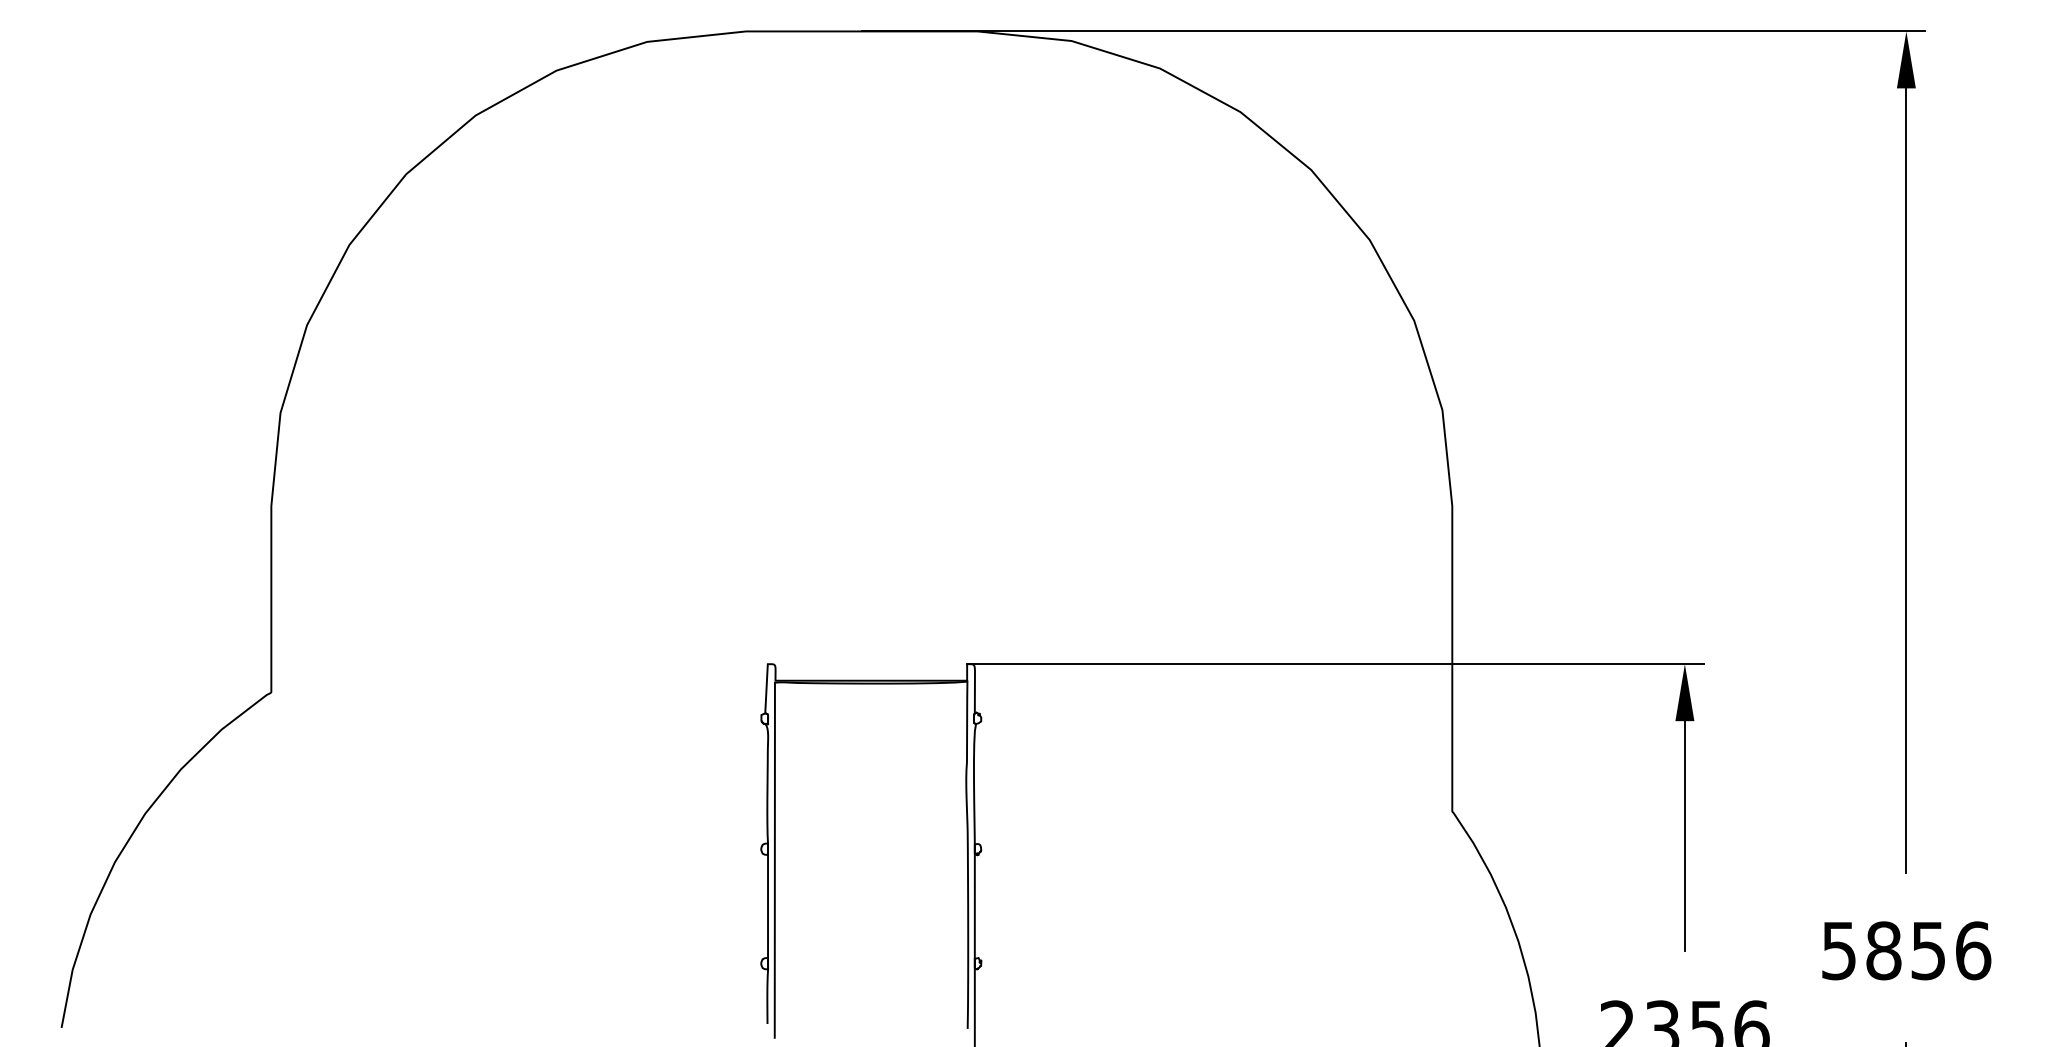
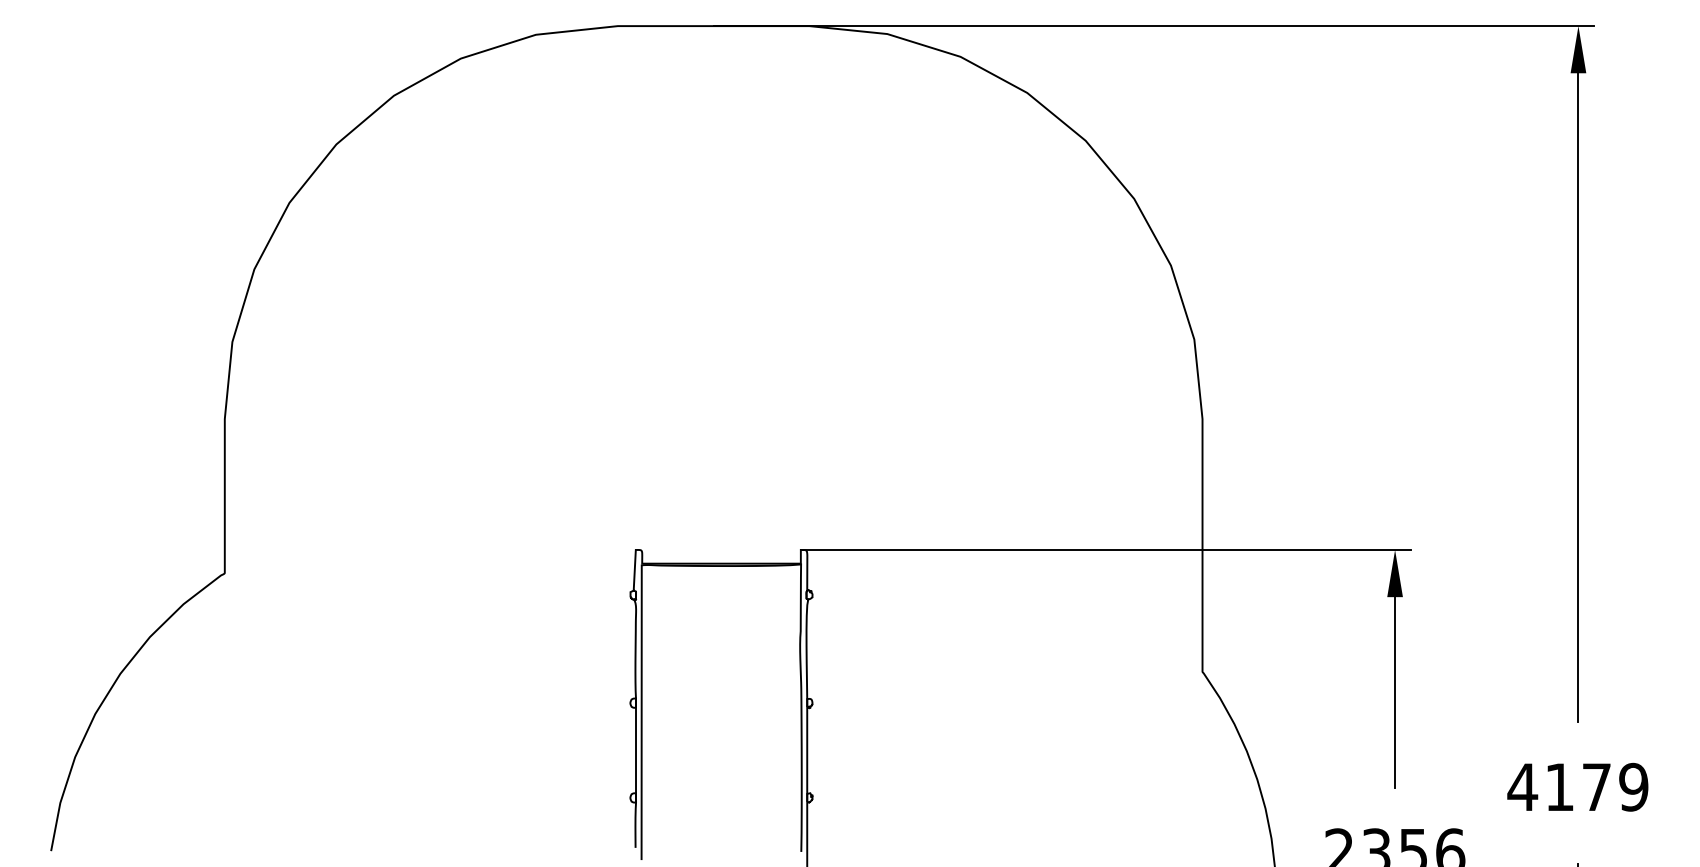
text: (1905, 950) -> (1577, 787), 5856 -> 4179

